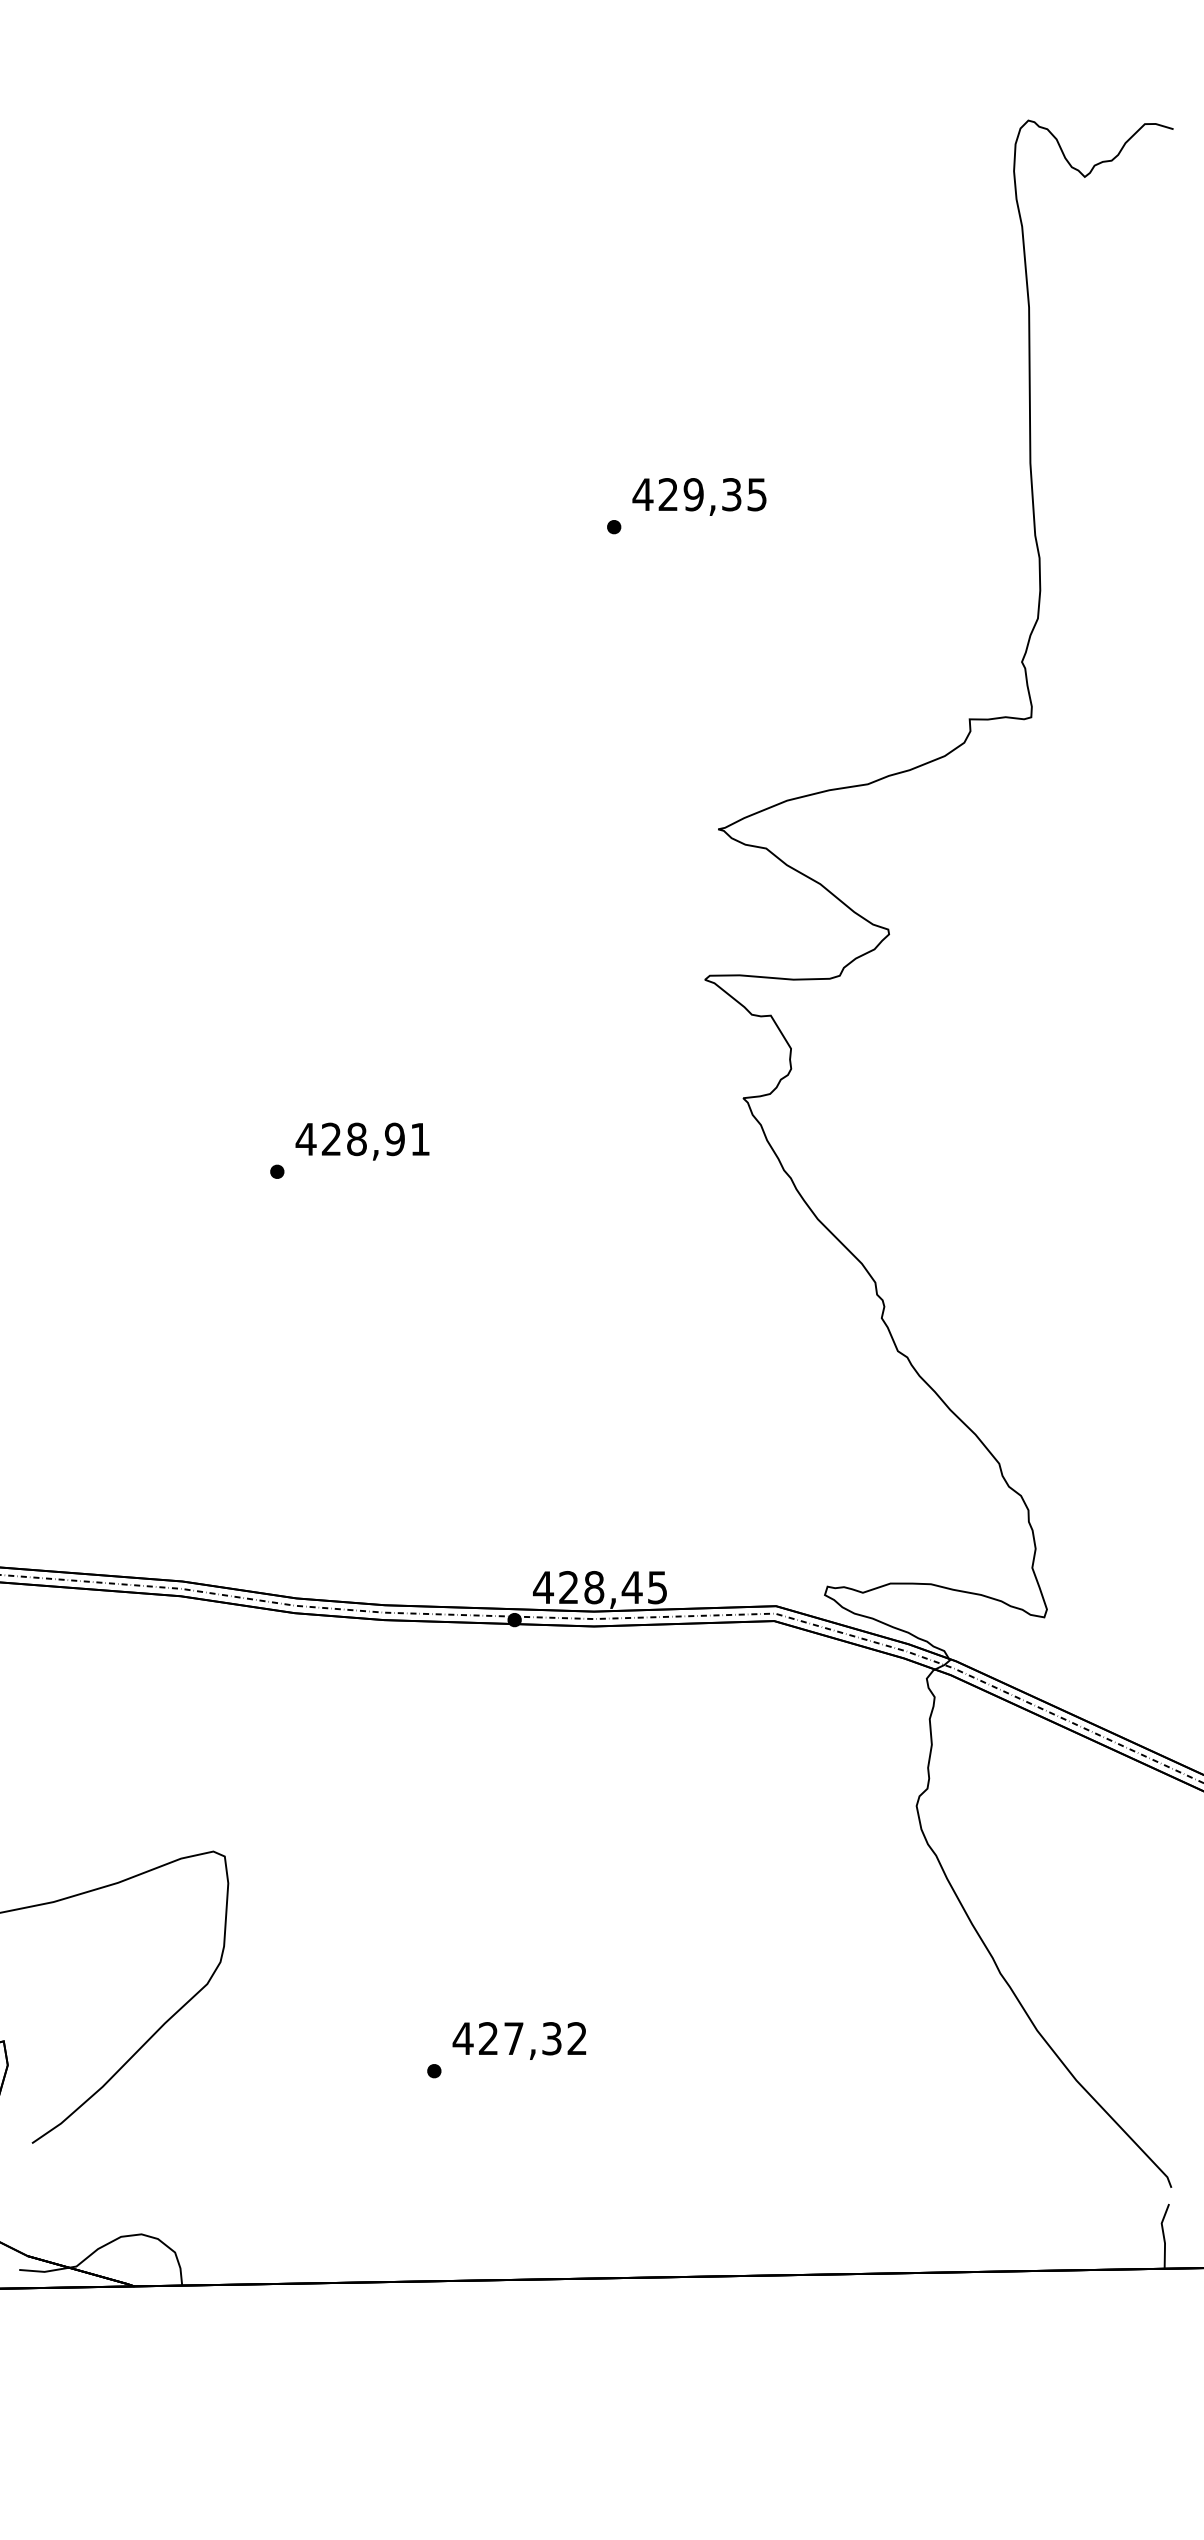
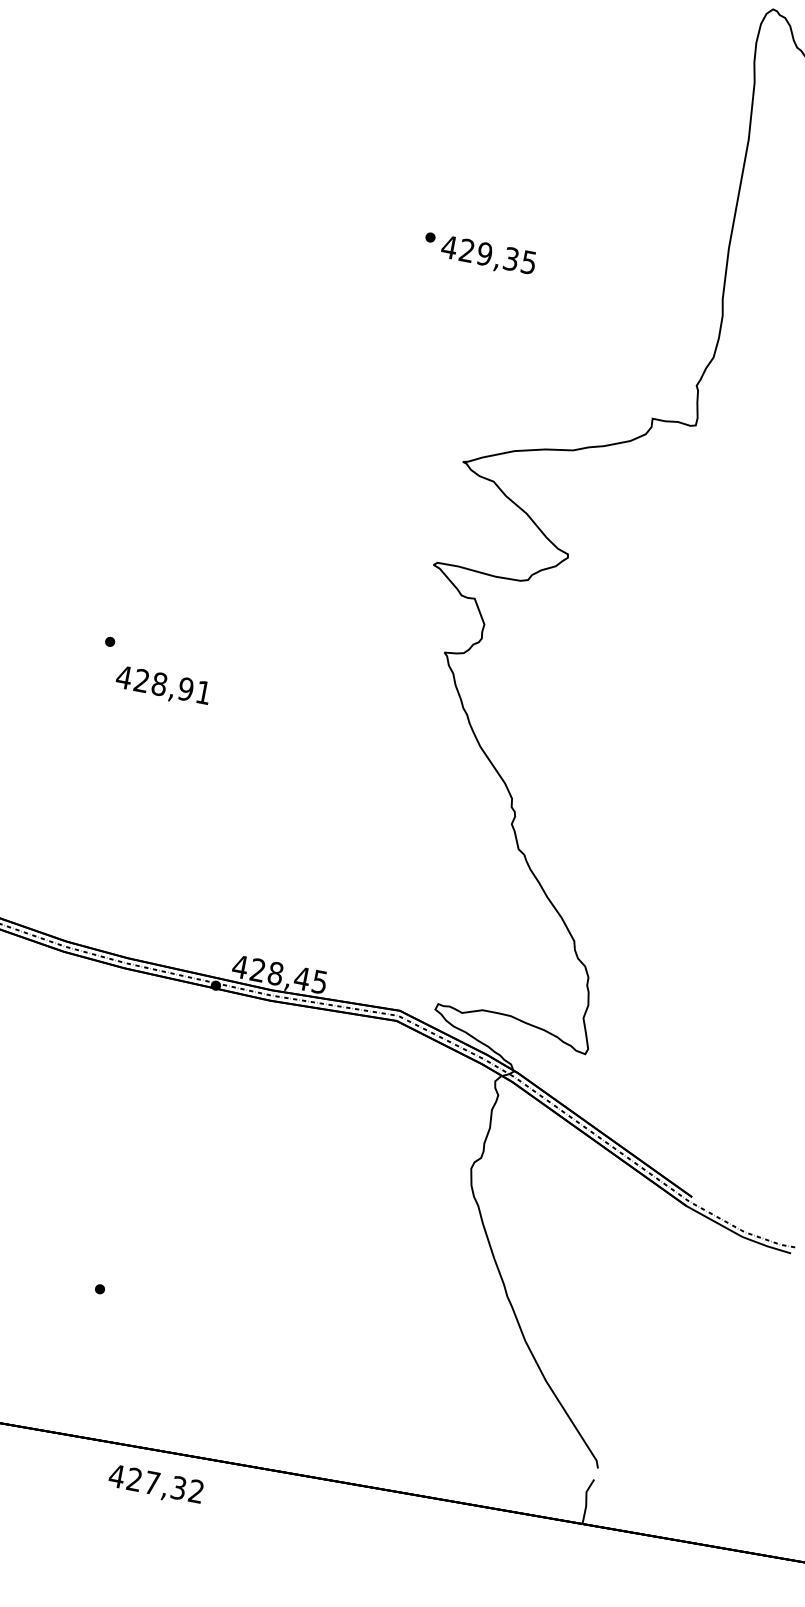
text: (699, 496) -> (488, 256), moved
text: (362, 1141) -> (163, 686), moved
text: (519, 2040) -> (155, 1485), moved

